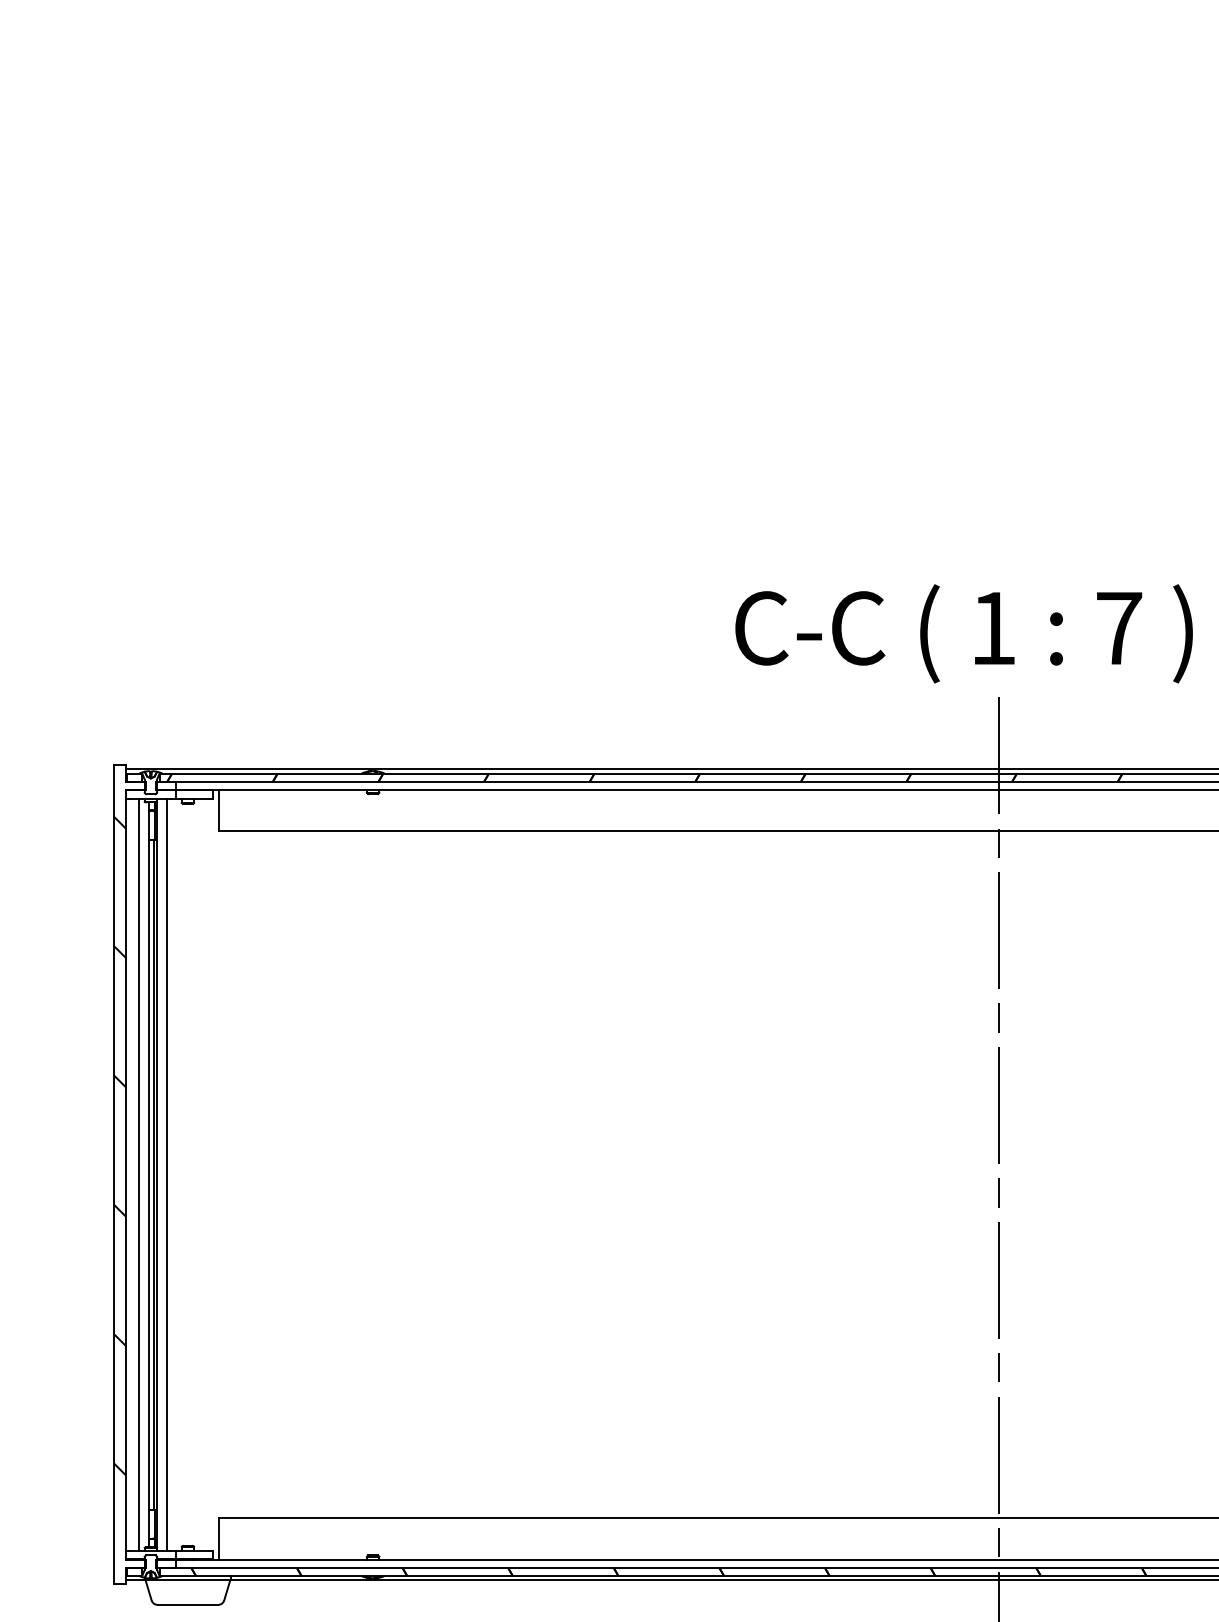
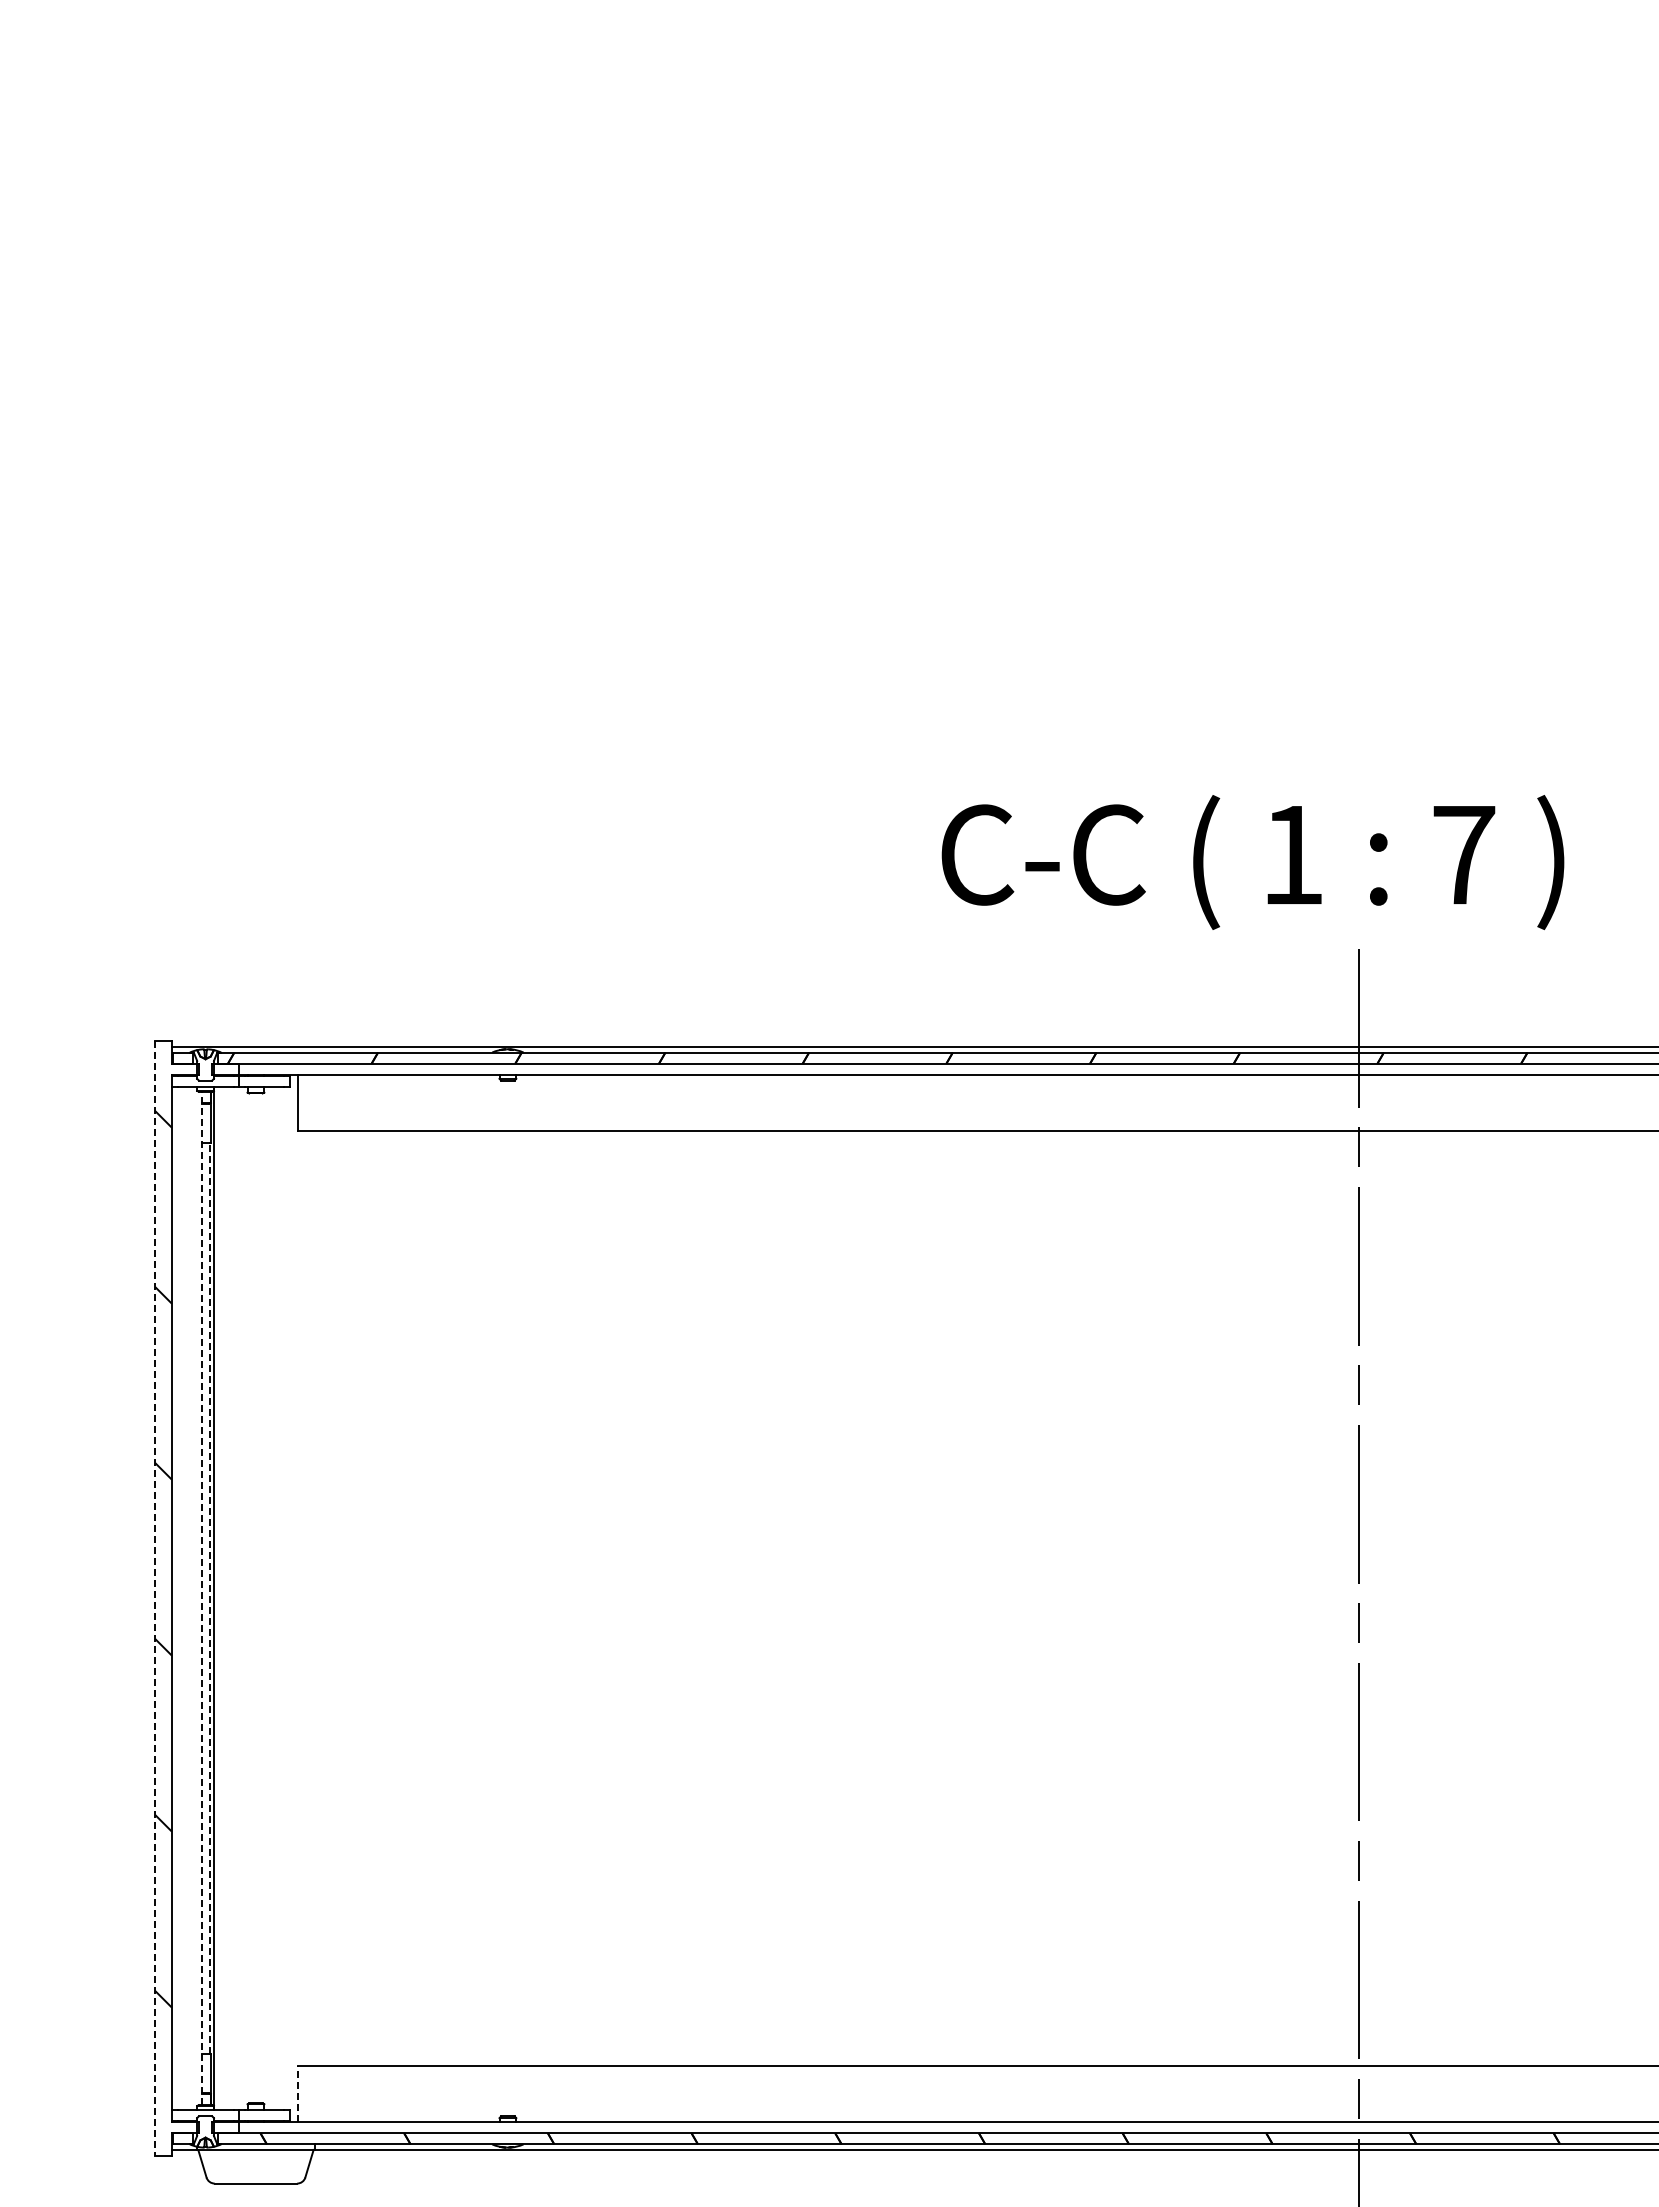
text: (963, 633) -> (1252, 862), moved
line: (114, 1174) -> (155, 1598), solid -> dashed
line: (138, 1174) -> (188, 1598), removed
line: (148, 1174) -> (202, 1598), solid -> dashed
line: (153, 1174) -> (209, 1598), solid -> dashed
line: (167, 1174) -> (227, 1598), removed
line: (218, 1538) -> (297, 2093), solid -> dashed

